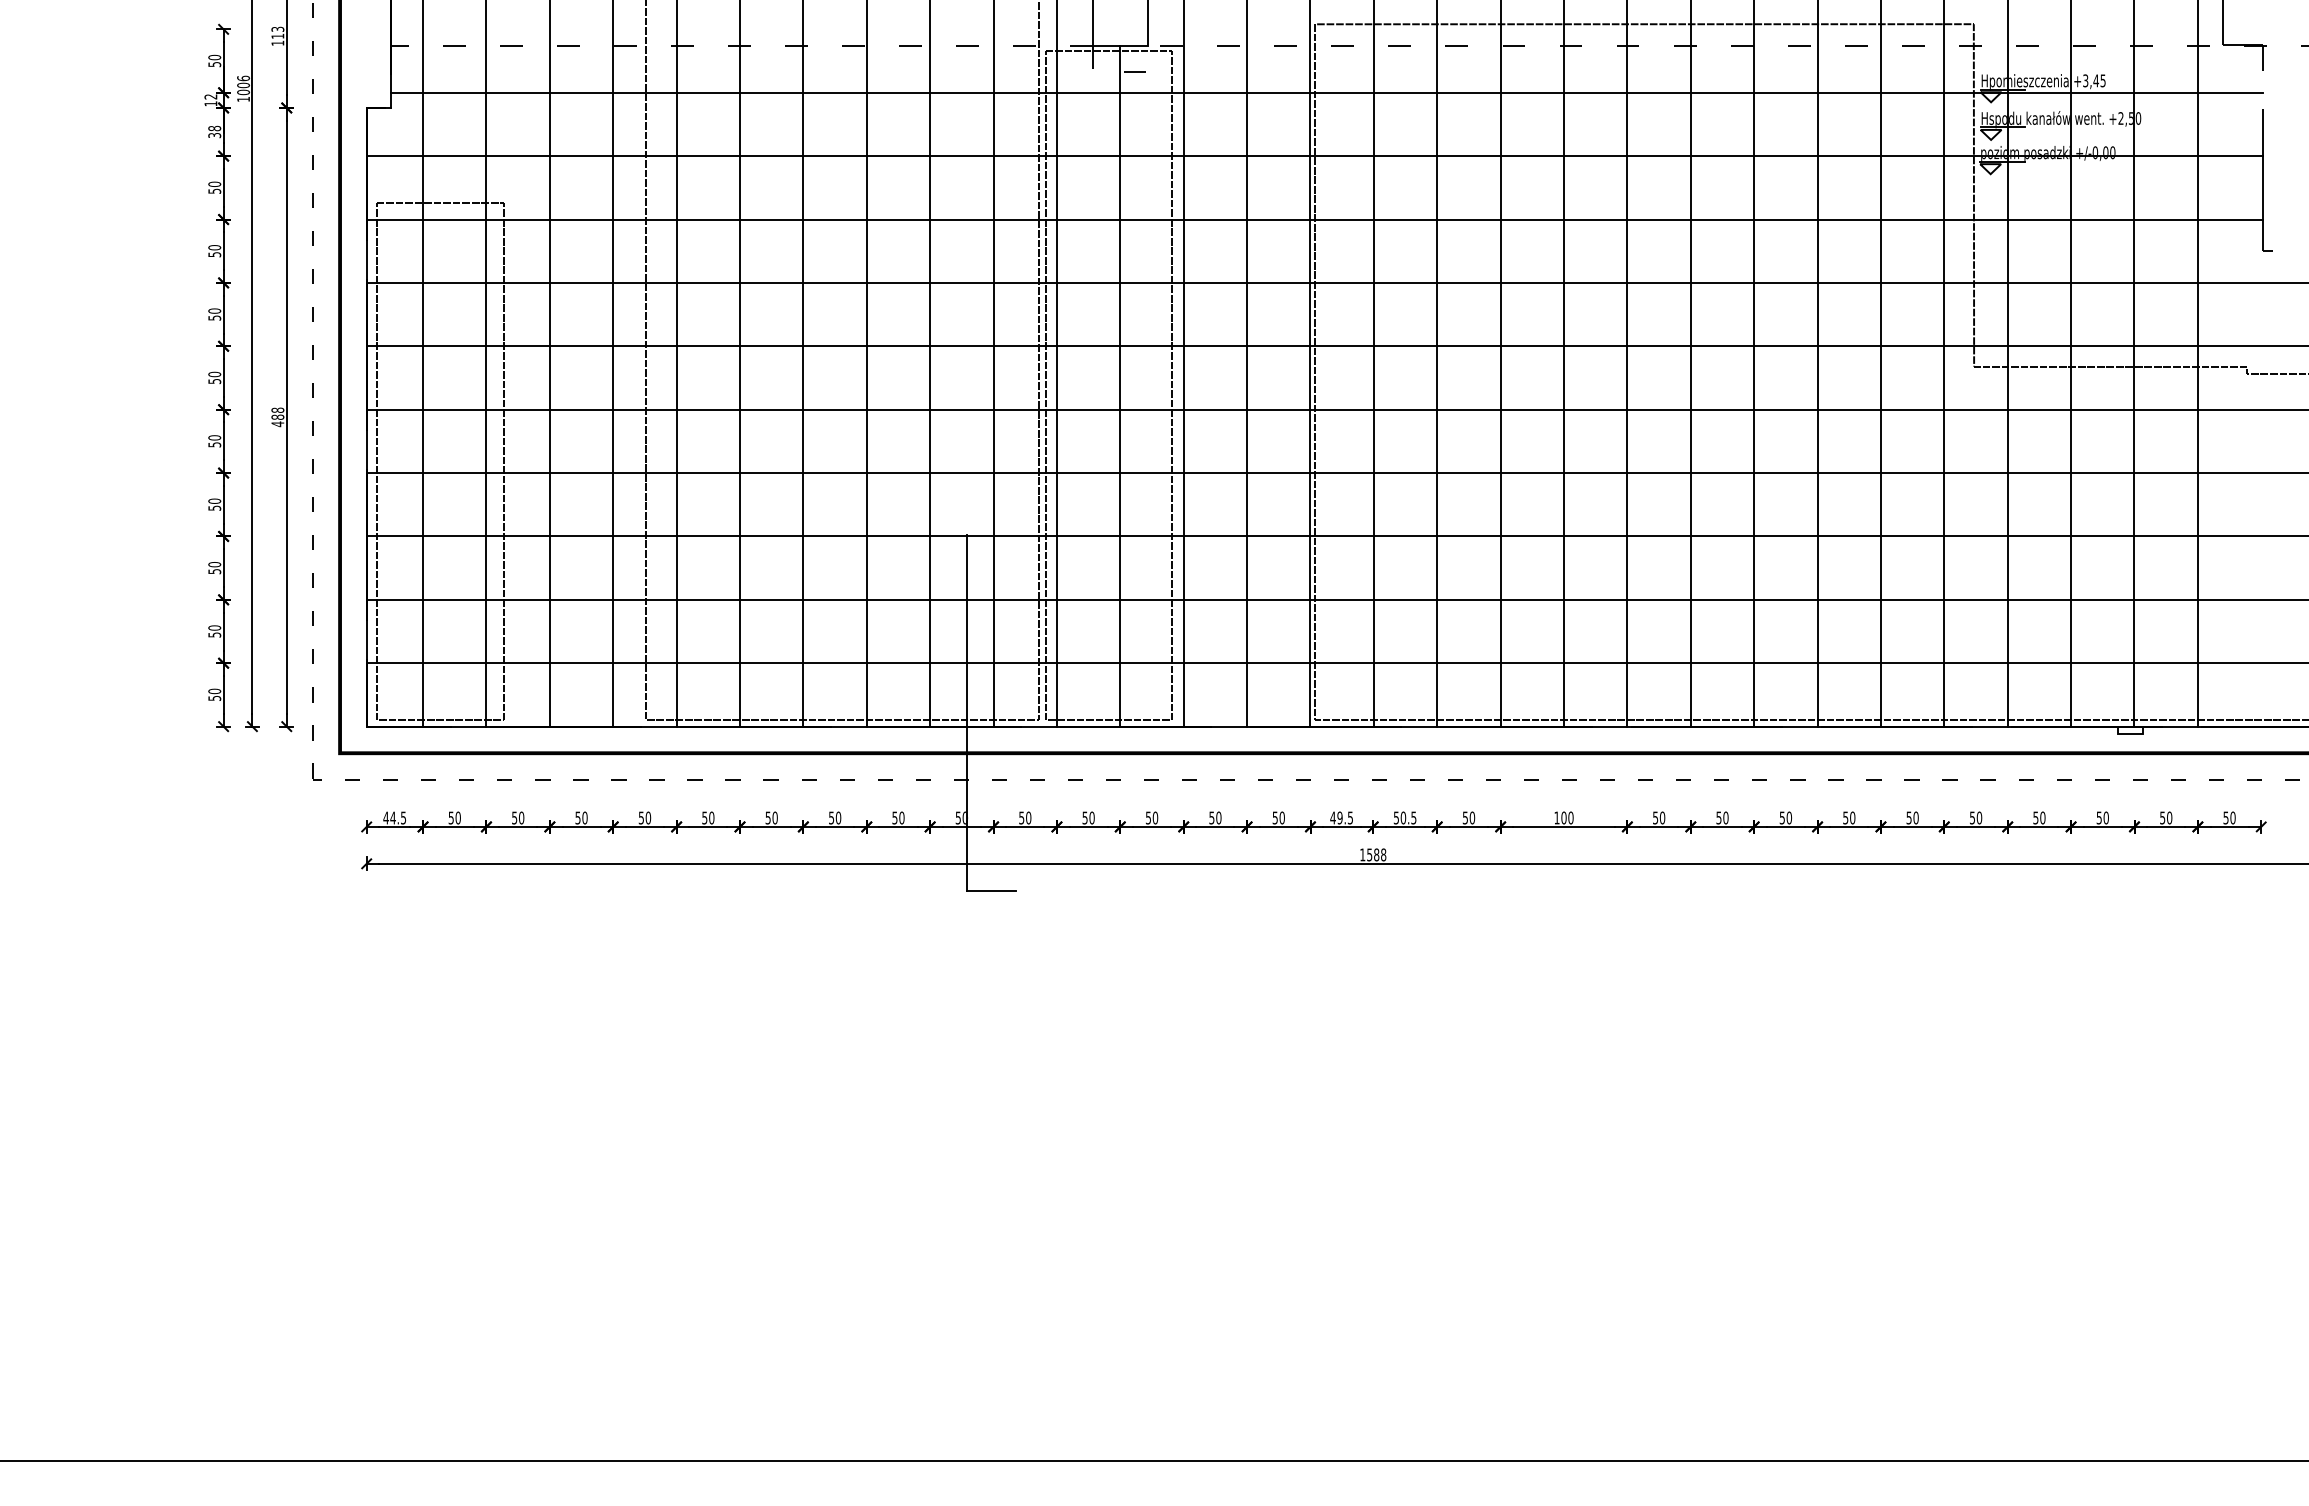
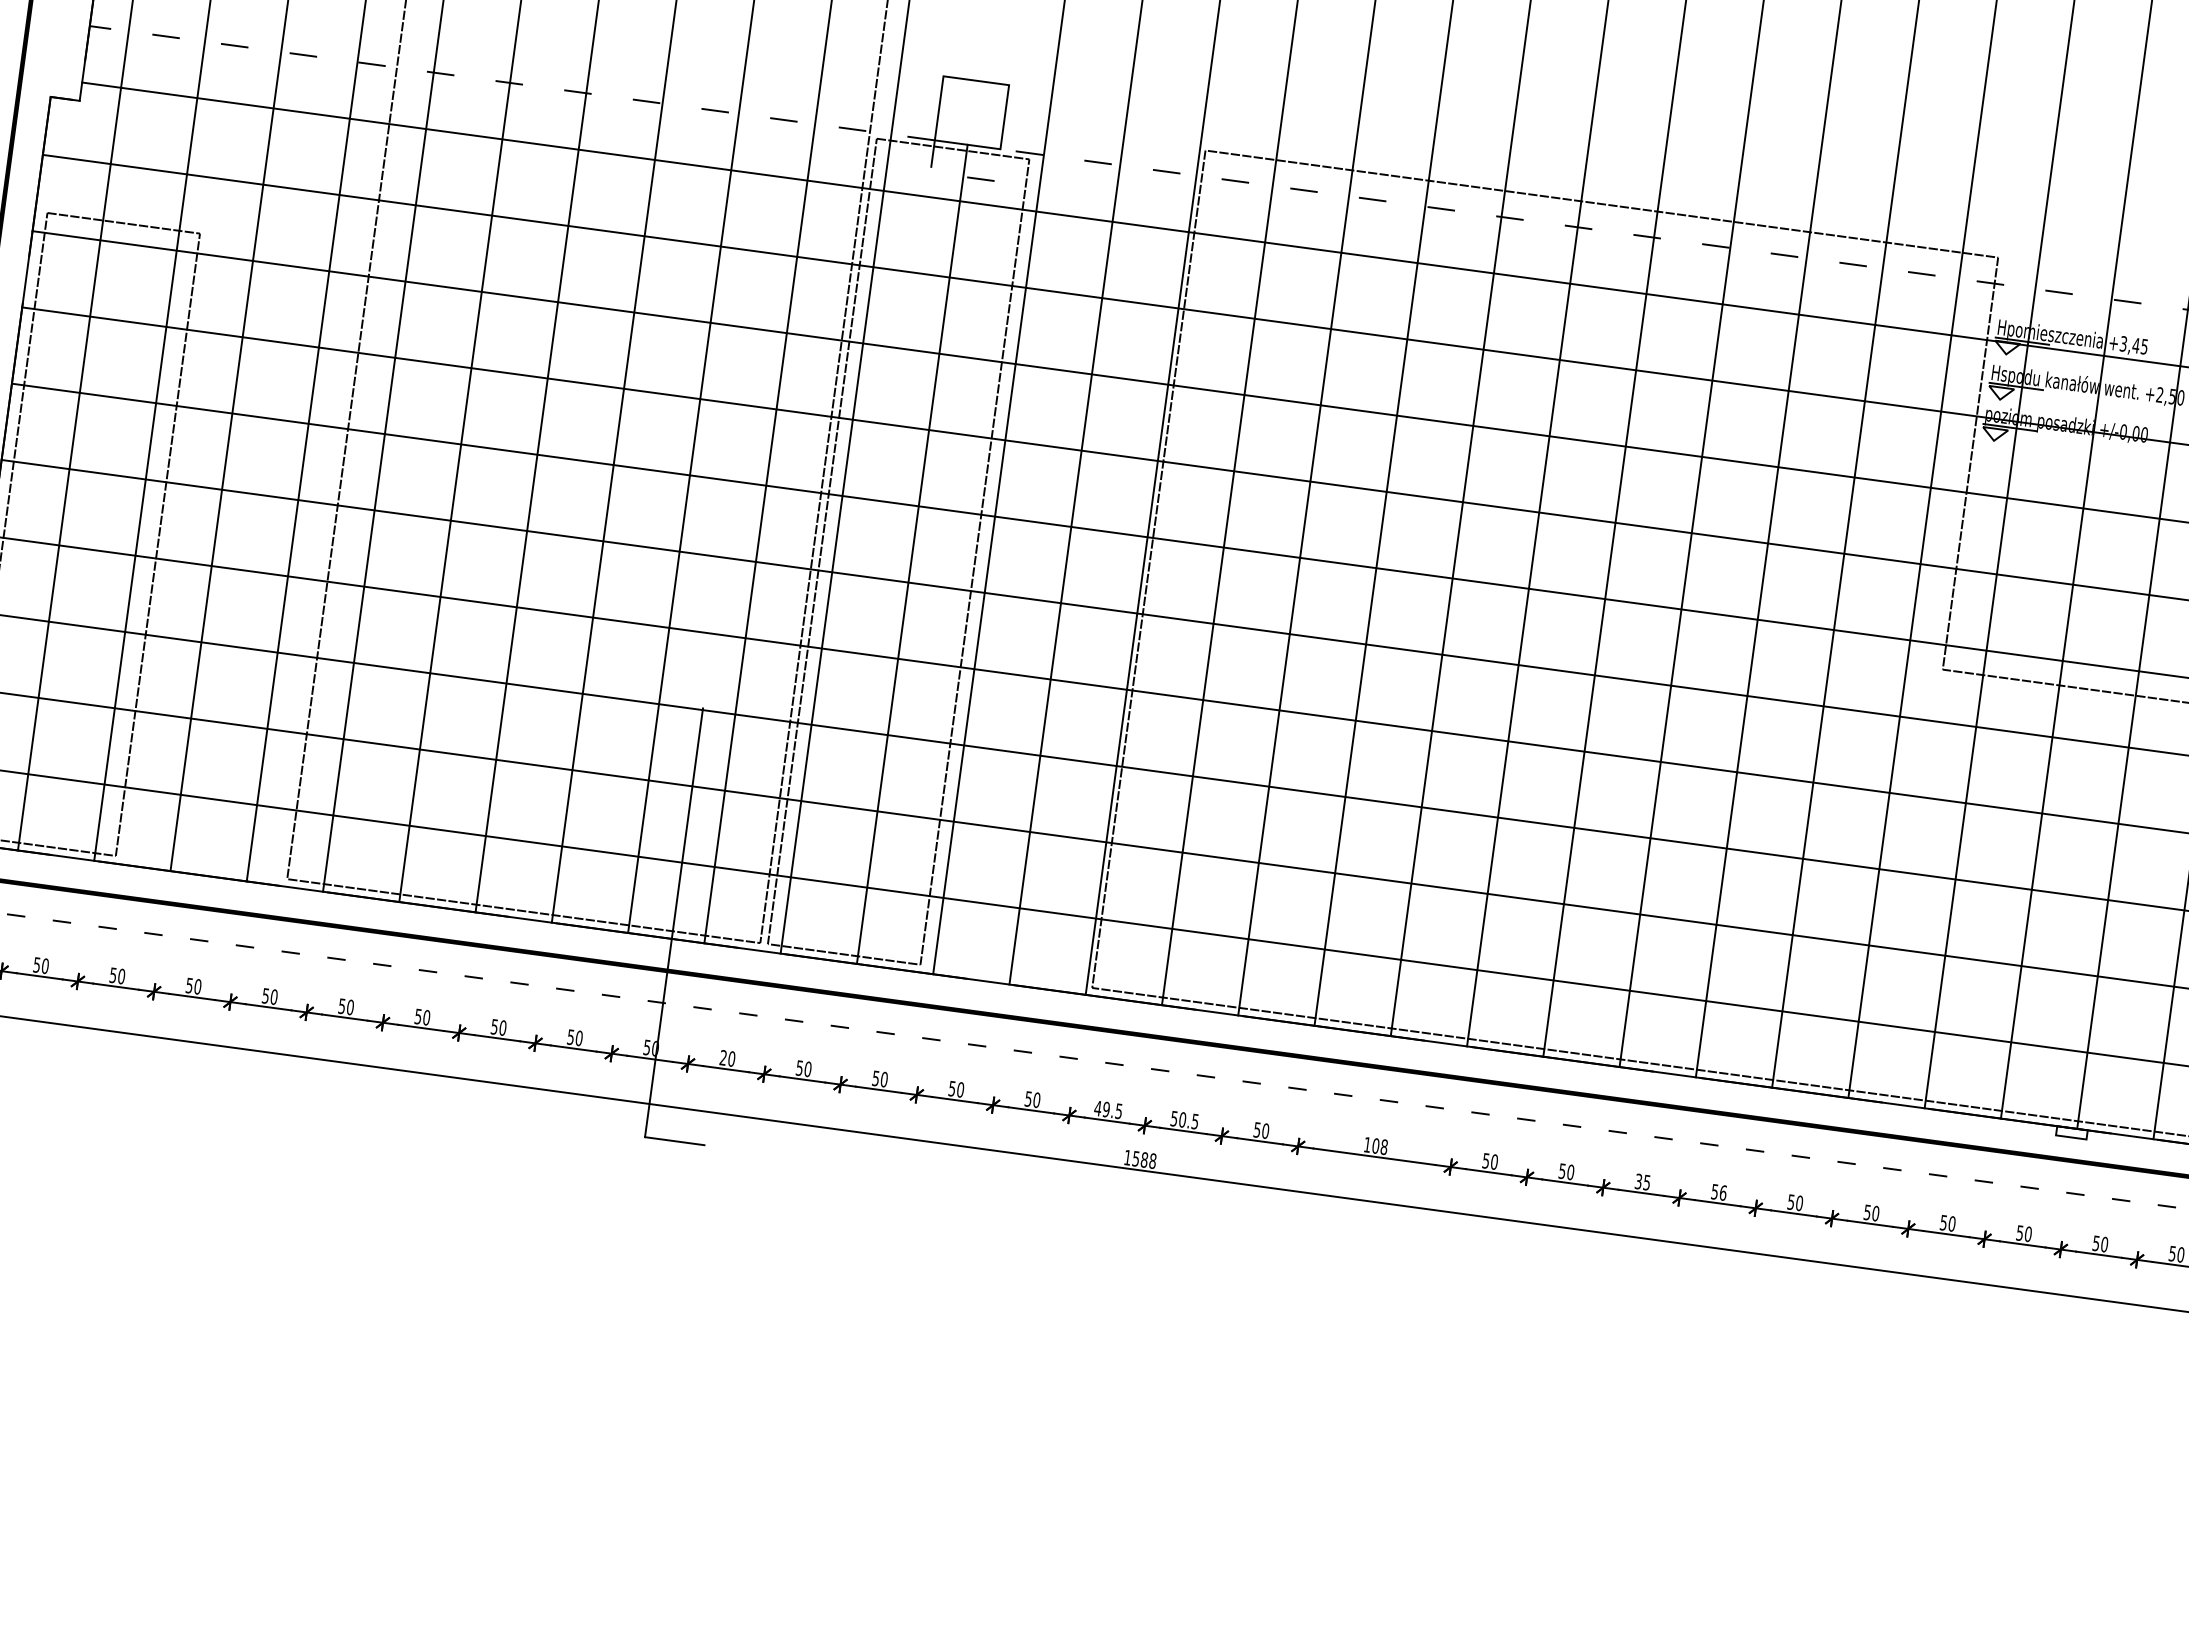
text: (1021, 817) -> (723, 1057), 50 -> 20
text: (1786, 817) -> (1643, 1181), 50 -> 35
text: (1852, 817) -> (1723, 1192), 50 -> 56
text: (1570, 818) -> (1383, 1147), 100 -> 108

